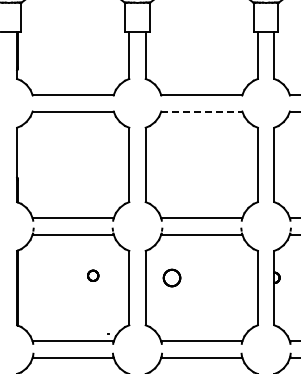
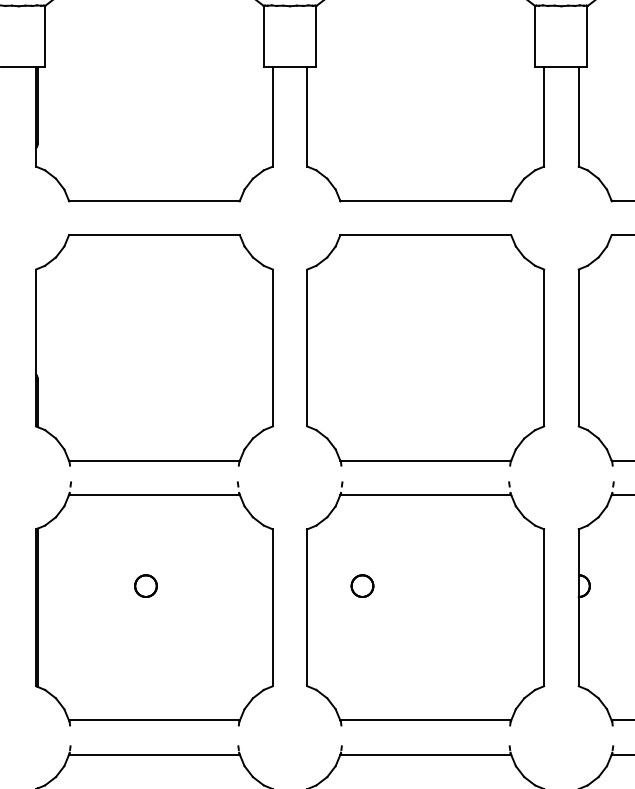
line: (201, 111) -> (425, 235), dashed -> solid
part: (93, 275) -> (146, 585), moved
part: (171, 277) -> (361, 585), size x0.62

